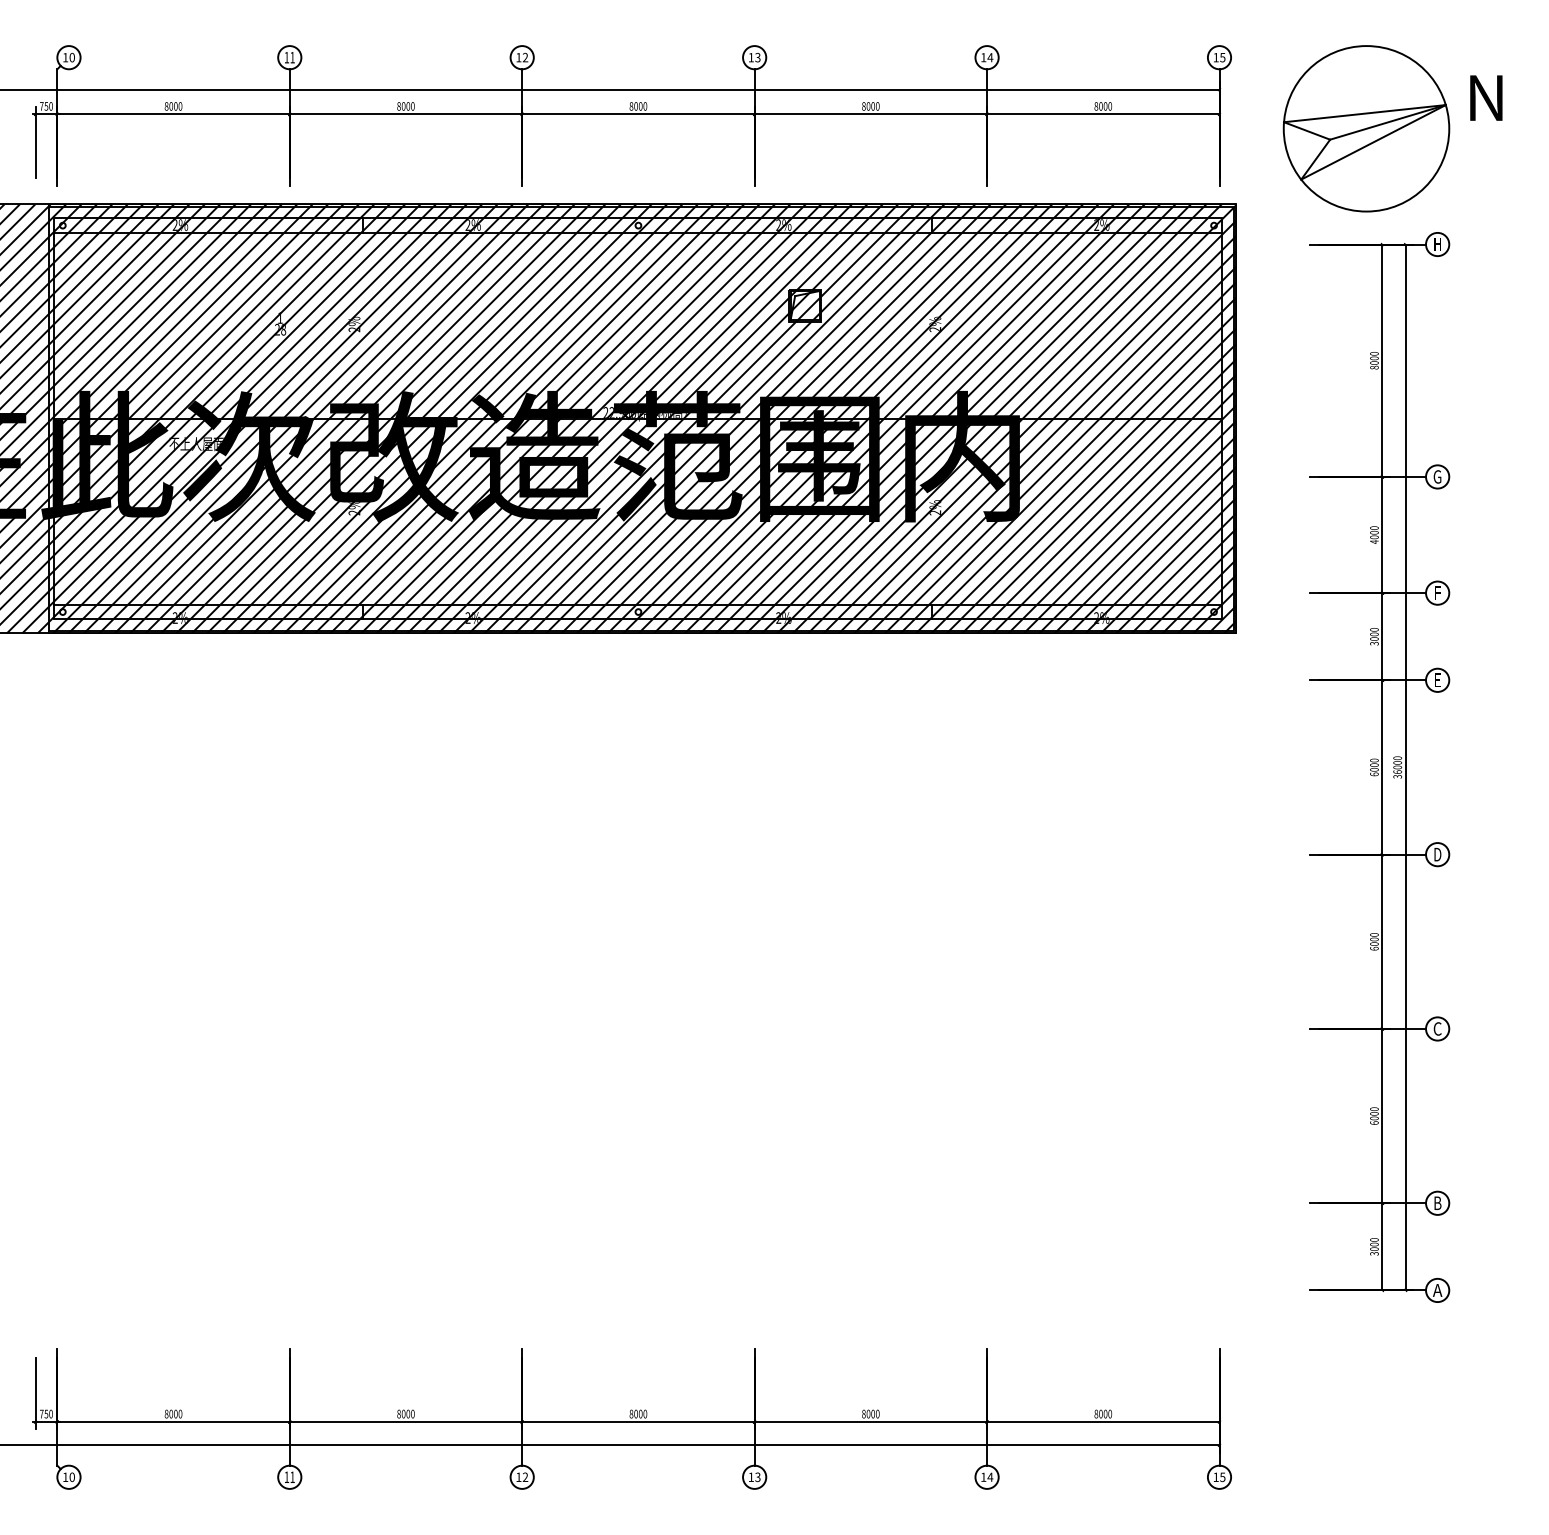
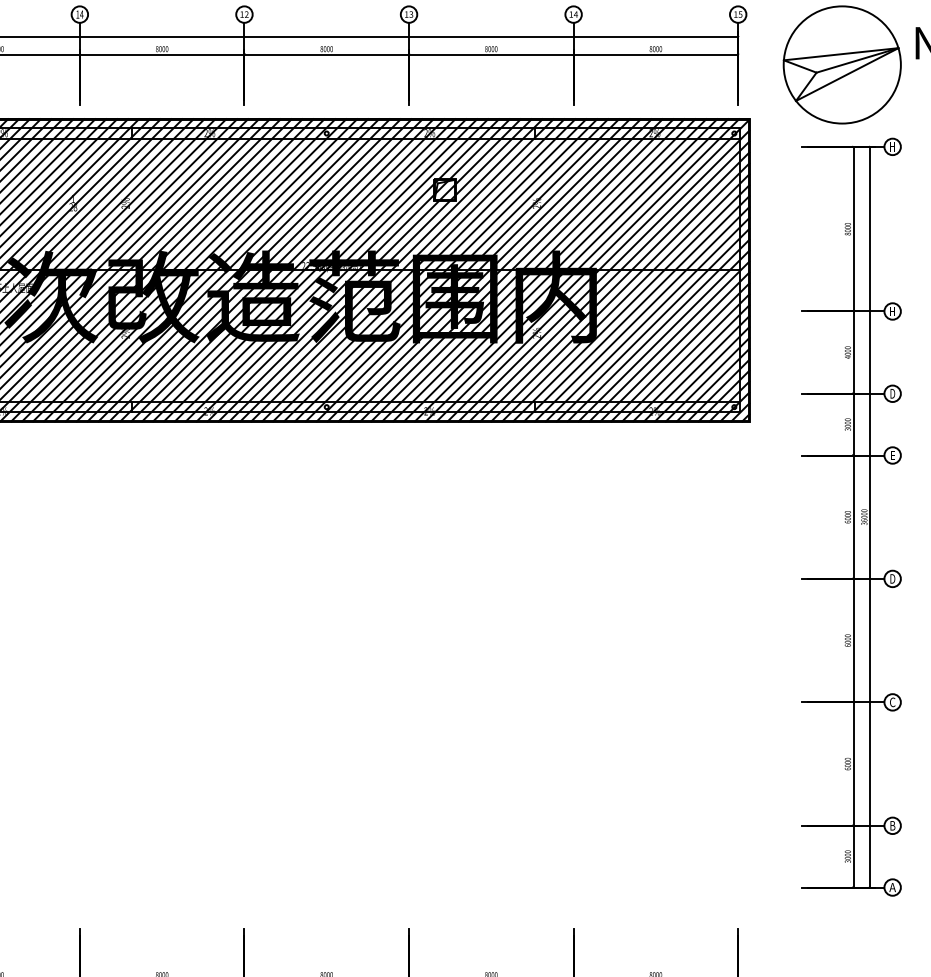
text: (292, 57) -> (81, 14), 11 -> 14
text: (1437, 476) -> (892, 311), G -> H
text: (1437, 592) -> (892, 393), F -> D

